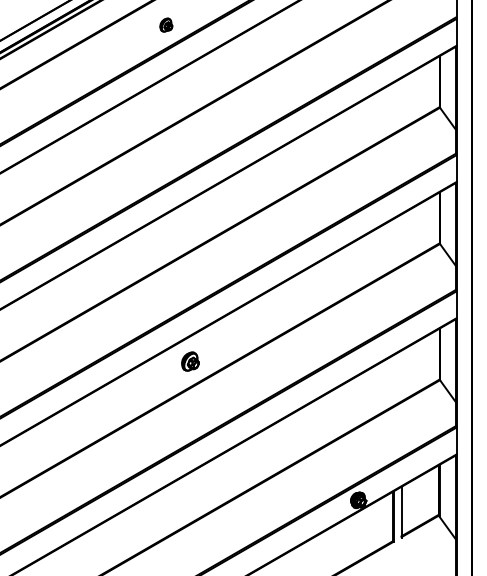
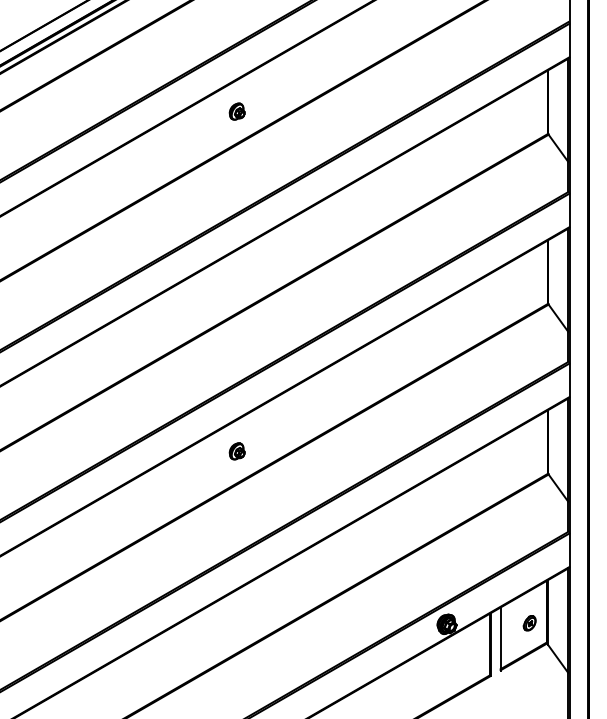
part: (165, 25) -> (236, 111), moved
part: (189, 361) -> (236, 451), size x0.71
part: (424, 499) -> (529, 623), added

